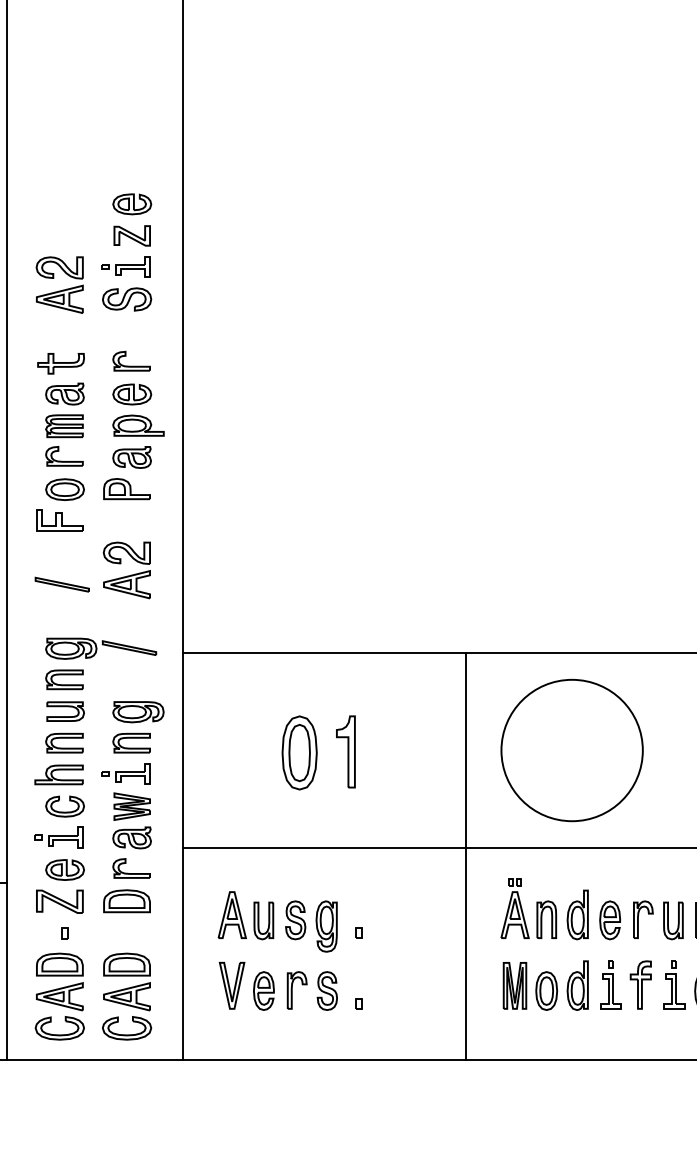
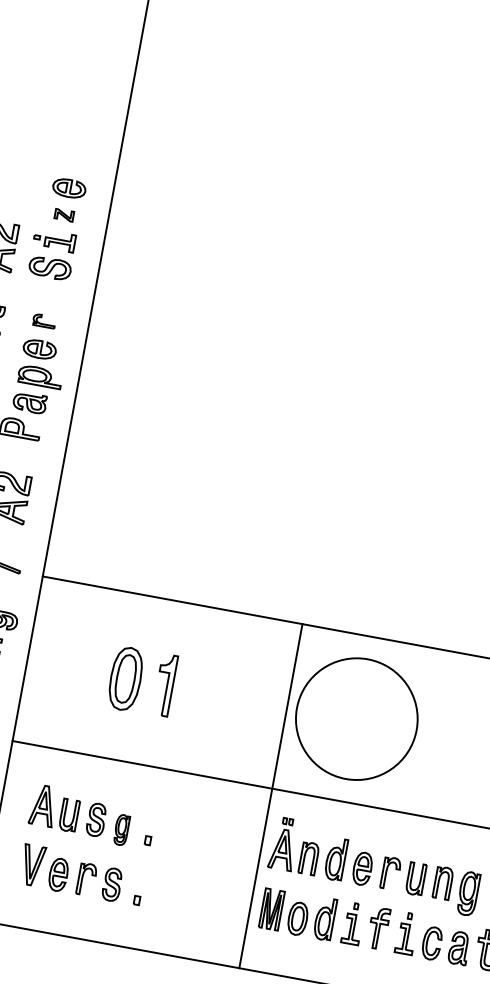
part: (131, 235) -> (63, 214), size x0.6
part: (131, 360) -> (44, 320), size x0.7
line: (466, 856) -> (271, 796), moved
part: (326, 926) -> (121, 829), size x0.7

